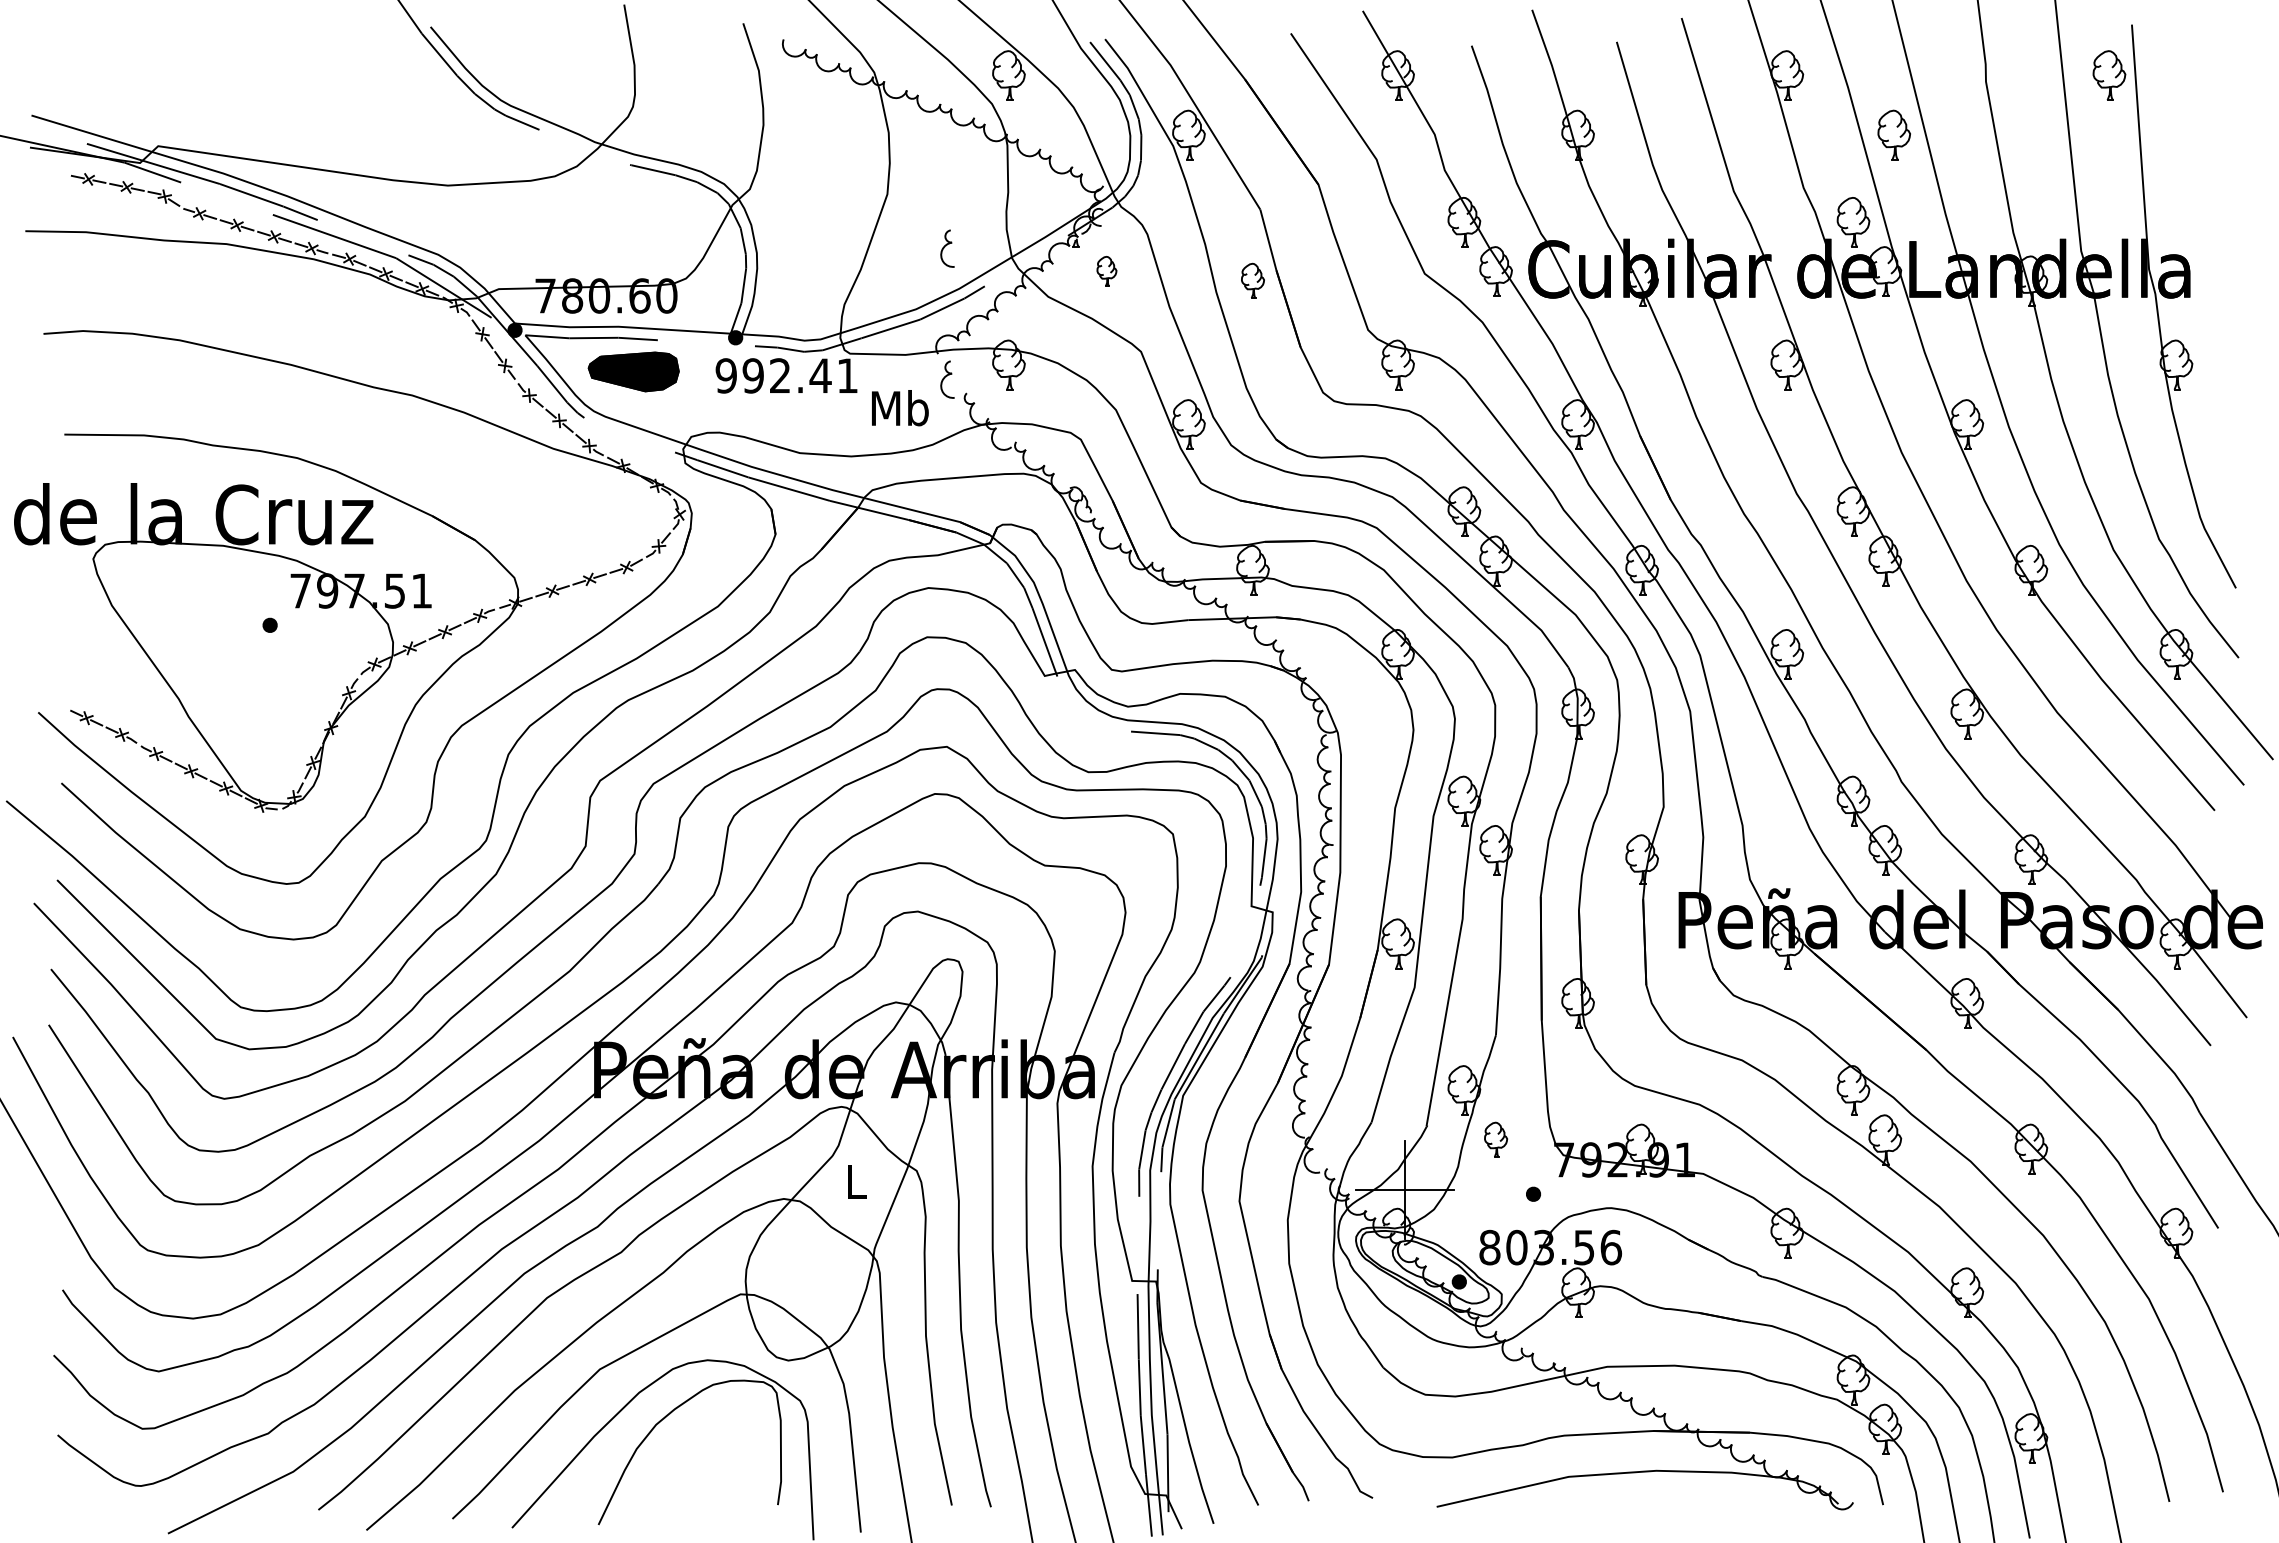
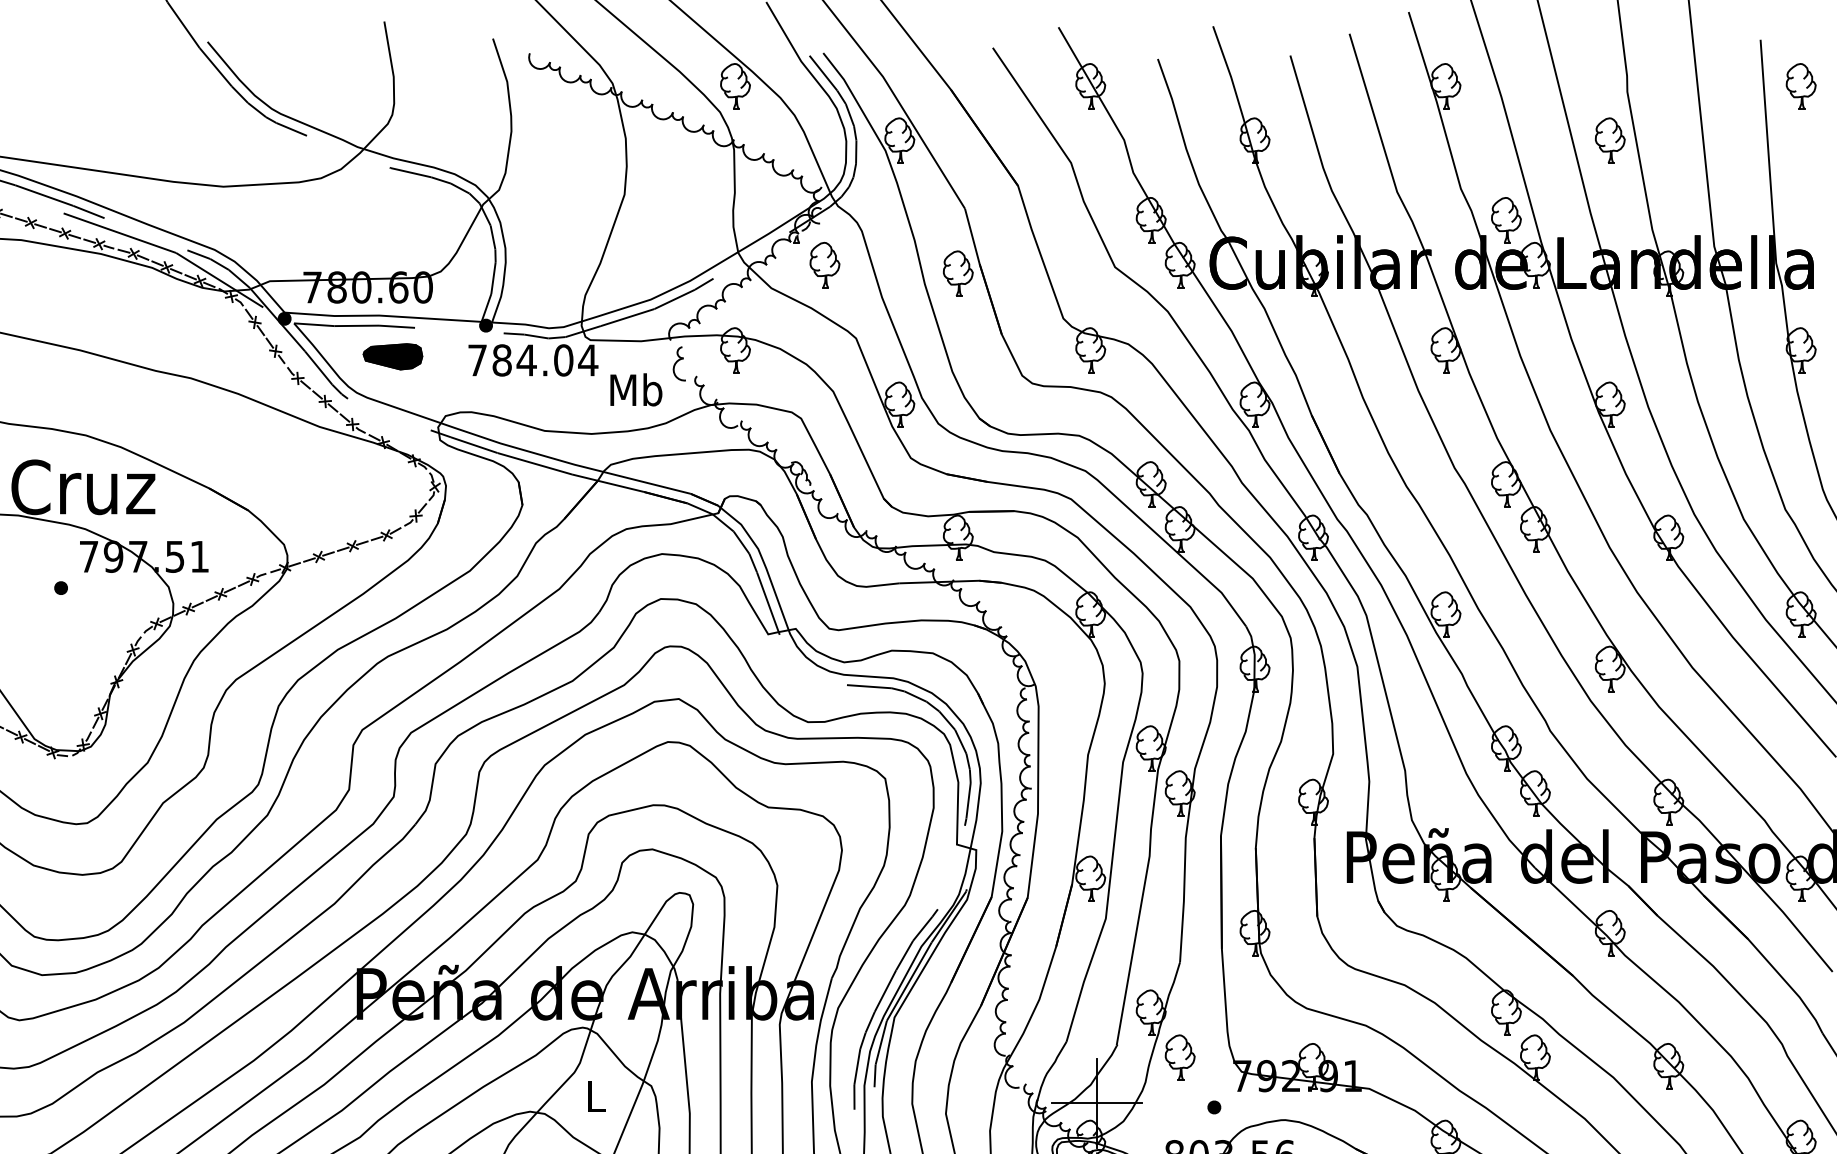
part: (2109, 75) -> (1801, 86), moved
part: (1893, 134) -> (1609, 140), moved
part: (947, 248) -> (679, 244), removed
part: (1106, 271) -> (824, 265), size x1.67
part: (1252, 280) -> (957, 273), size x1.43
part: (633, 371) -> (392, 356), size x0.71
text: (786, 375) -> (532, 360), 992.41 -> 784.04
part: (1495, 1139) -> (1179, 1057), size x1.43

